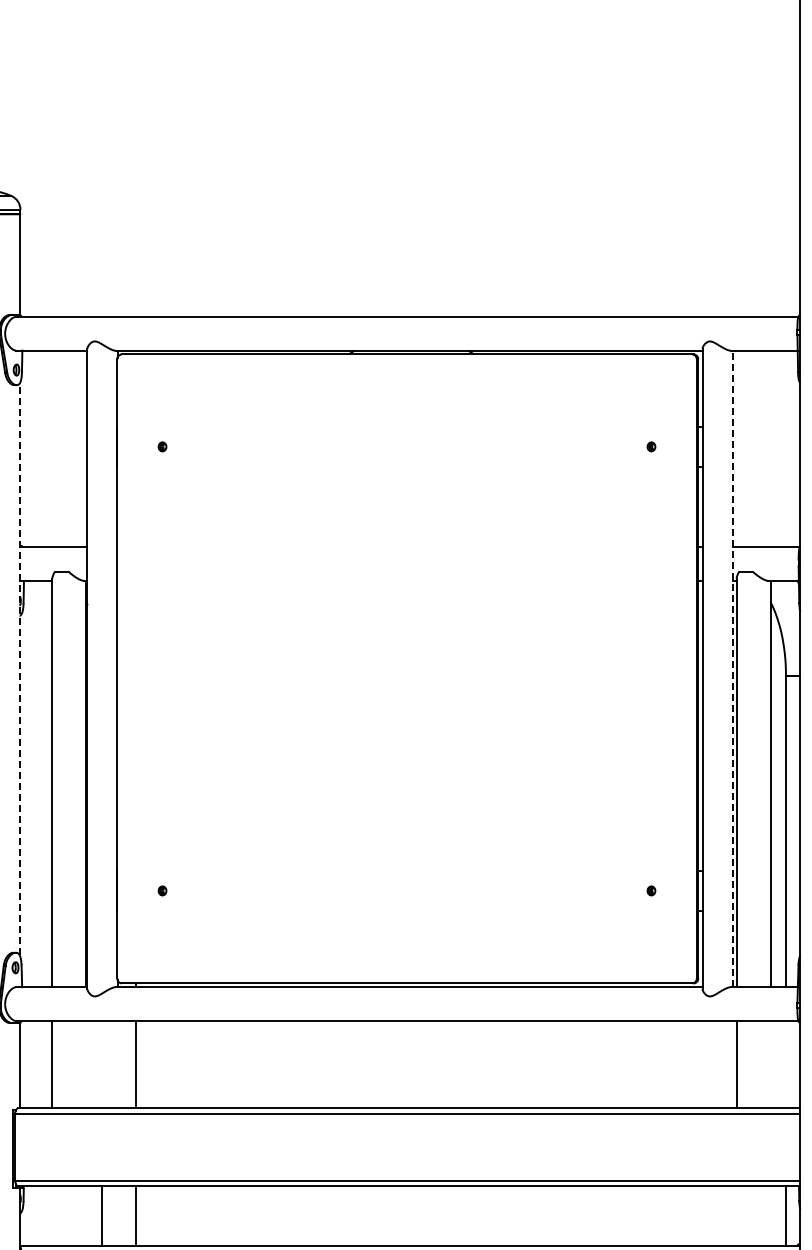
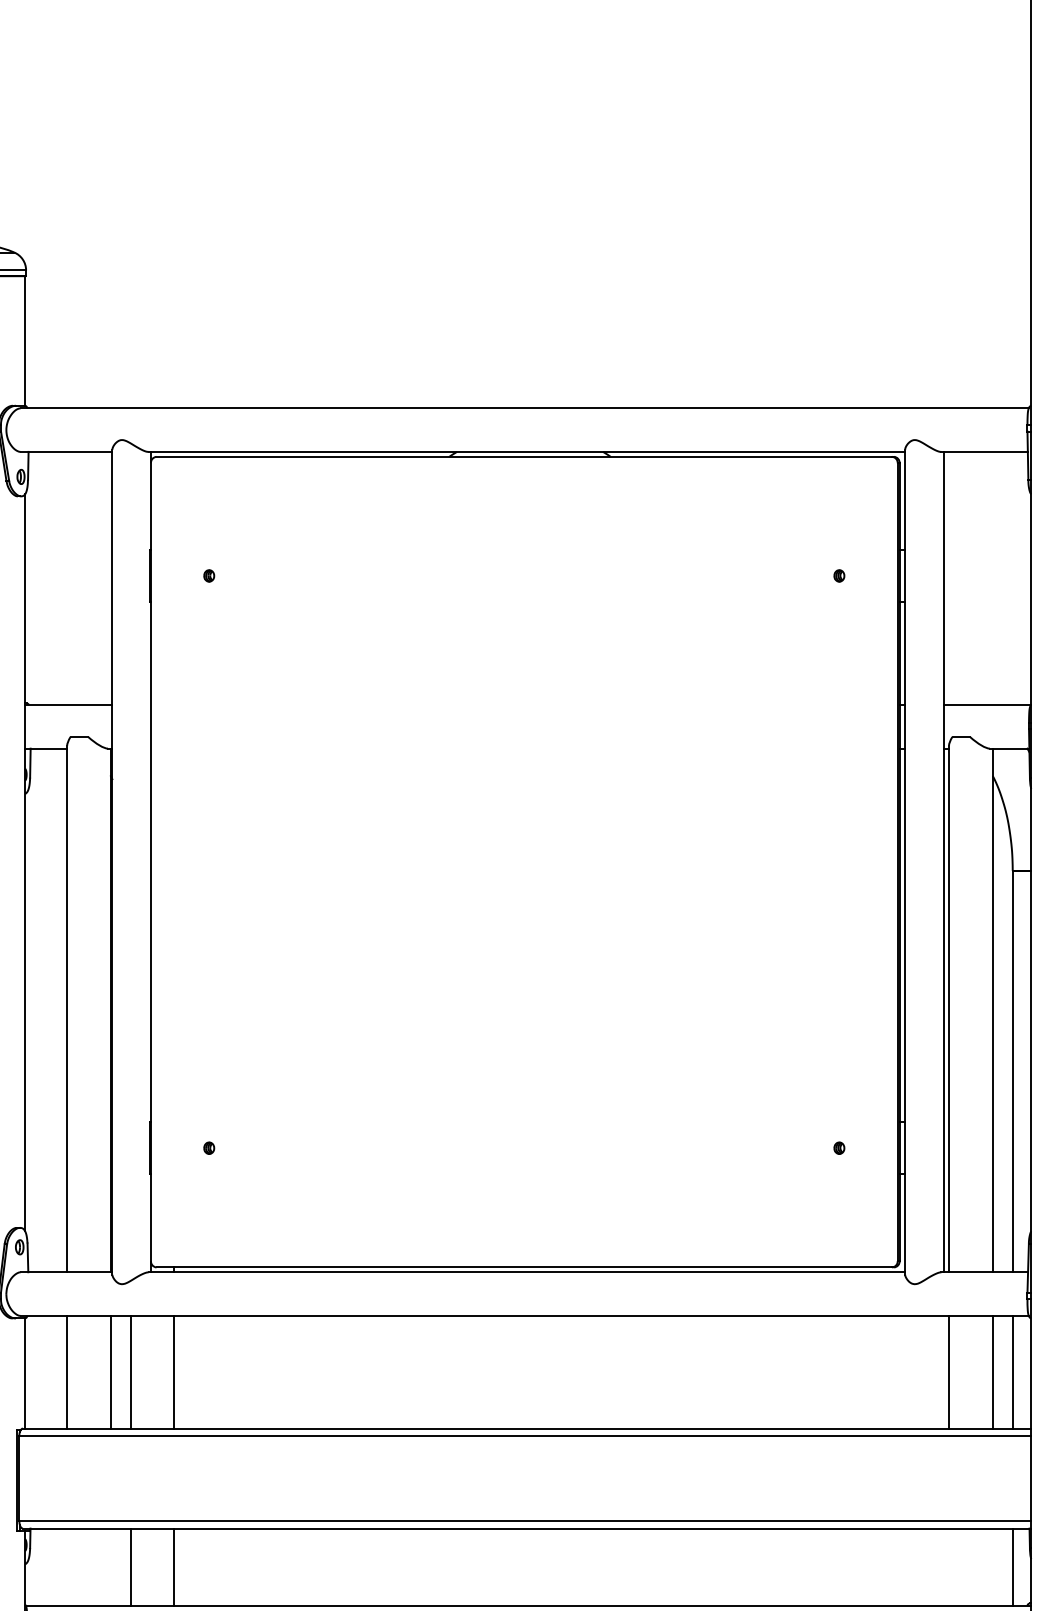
line: (732, 668) -> (943, 861), dashed -> solid
line: (19, 669) -> (24, 862), dashed -> solid
line: (86, 1064) -> (111, 1371), added
line: (101, 1064) -> (130, 1371), added
line: (770, 1064) -> (992, 1371), added
line: (785, 1064) -> (1012, 1371), added

